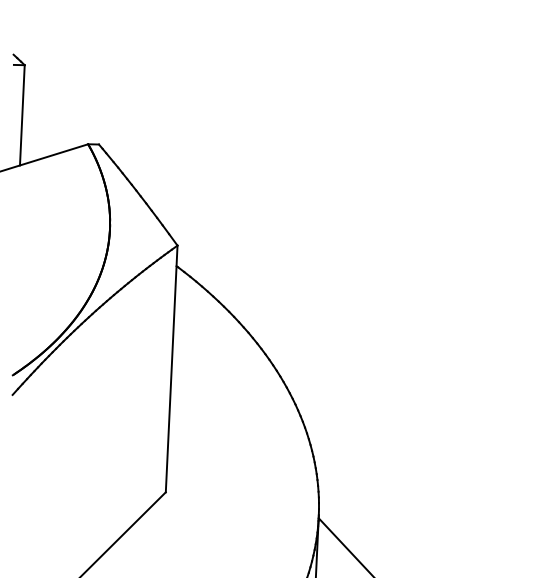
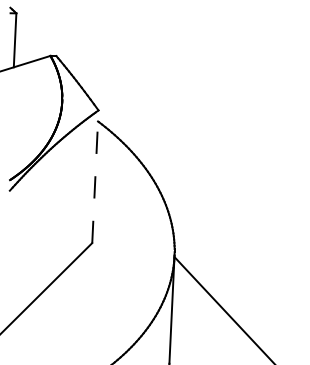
line: (171, 368) -> (95, 176), solid -> dashed

